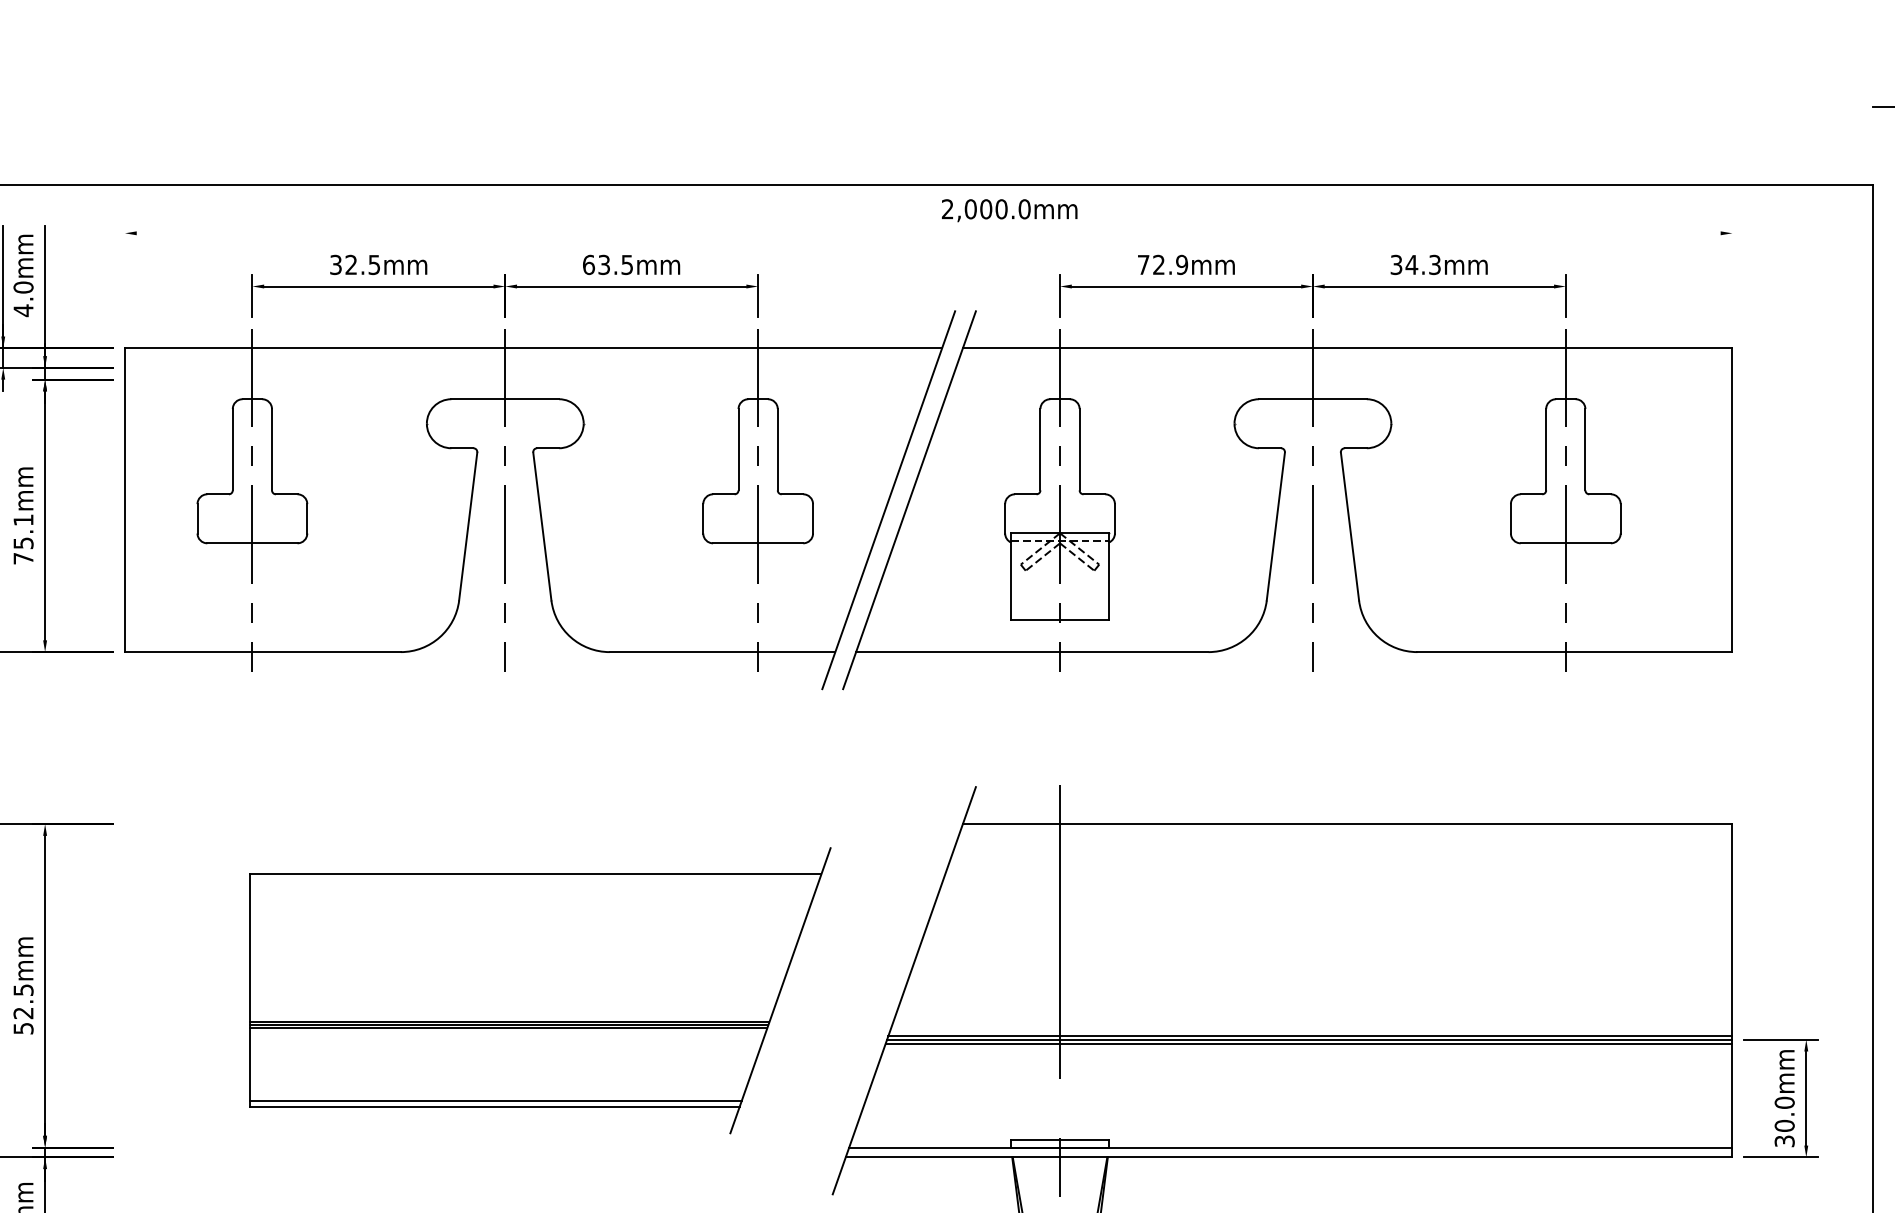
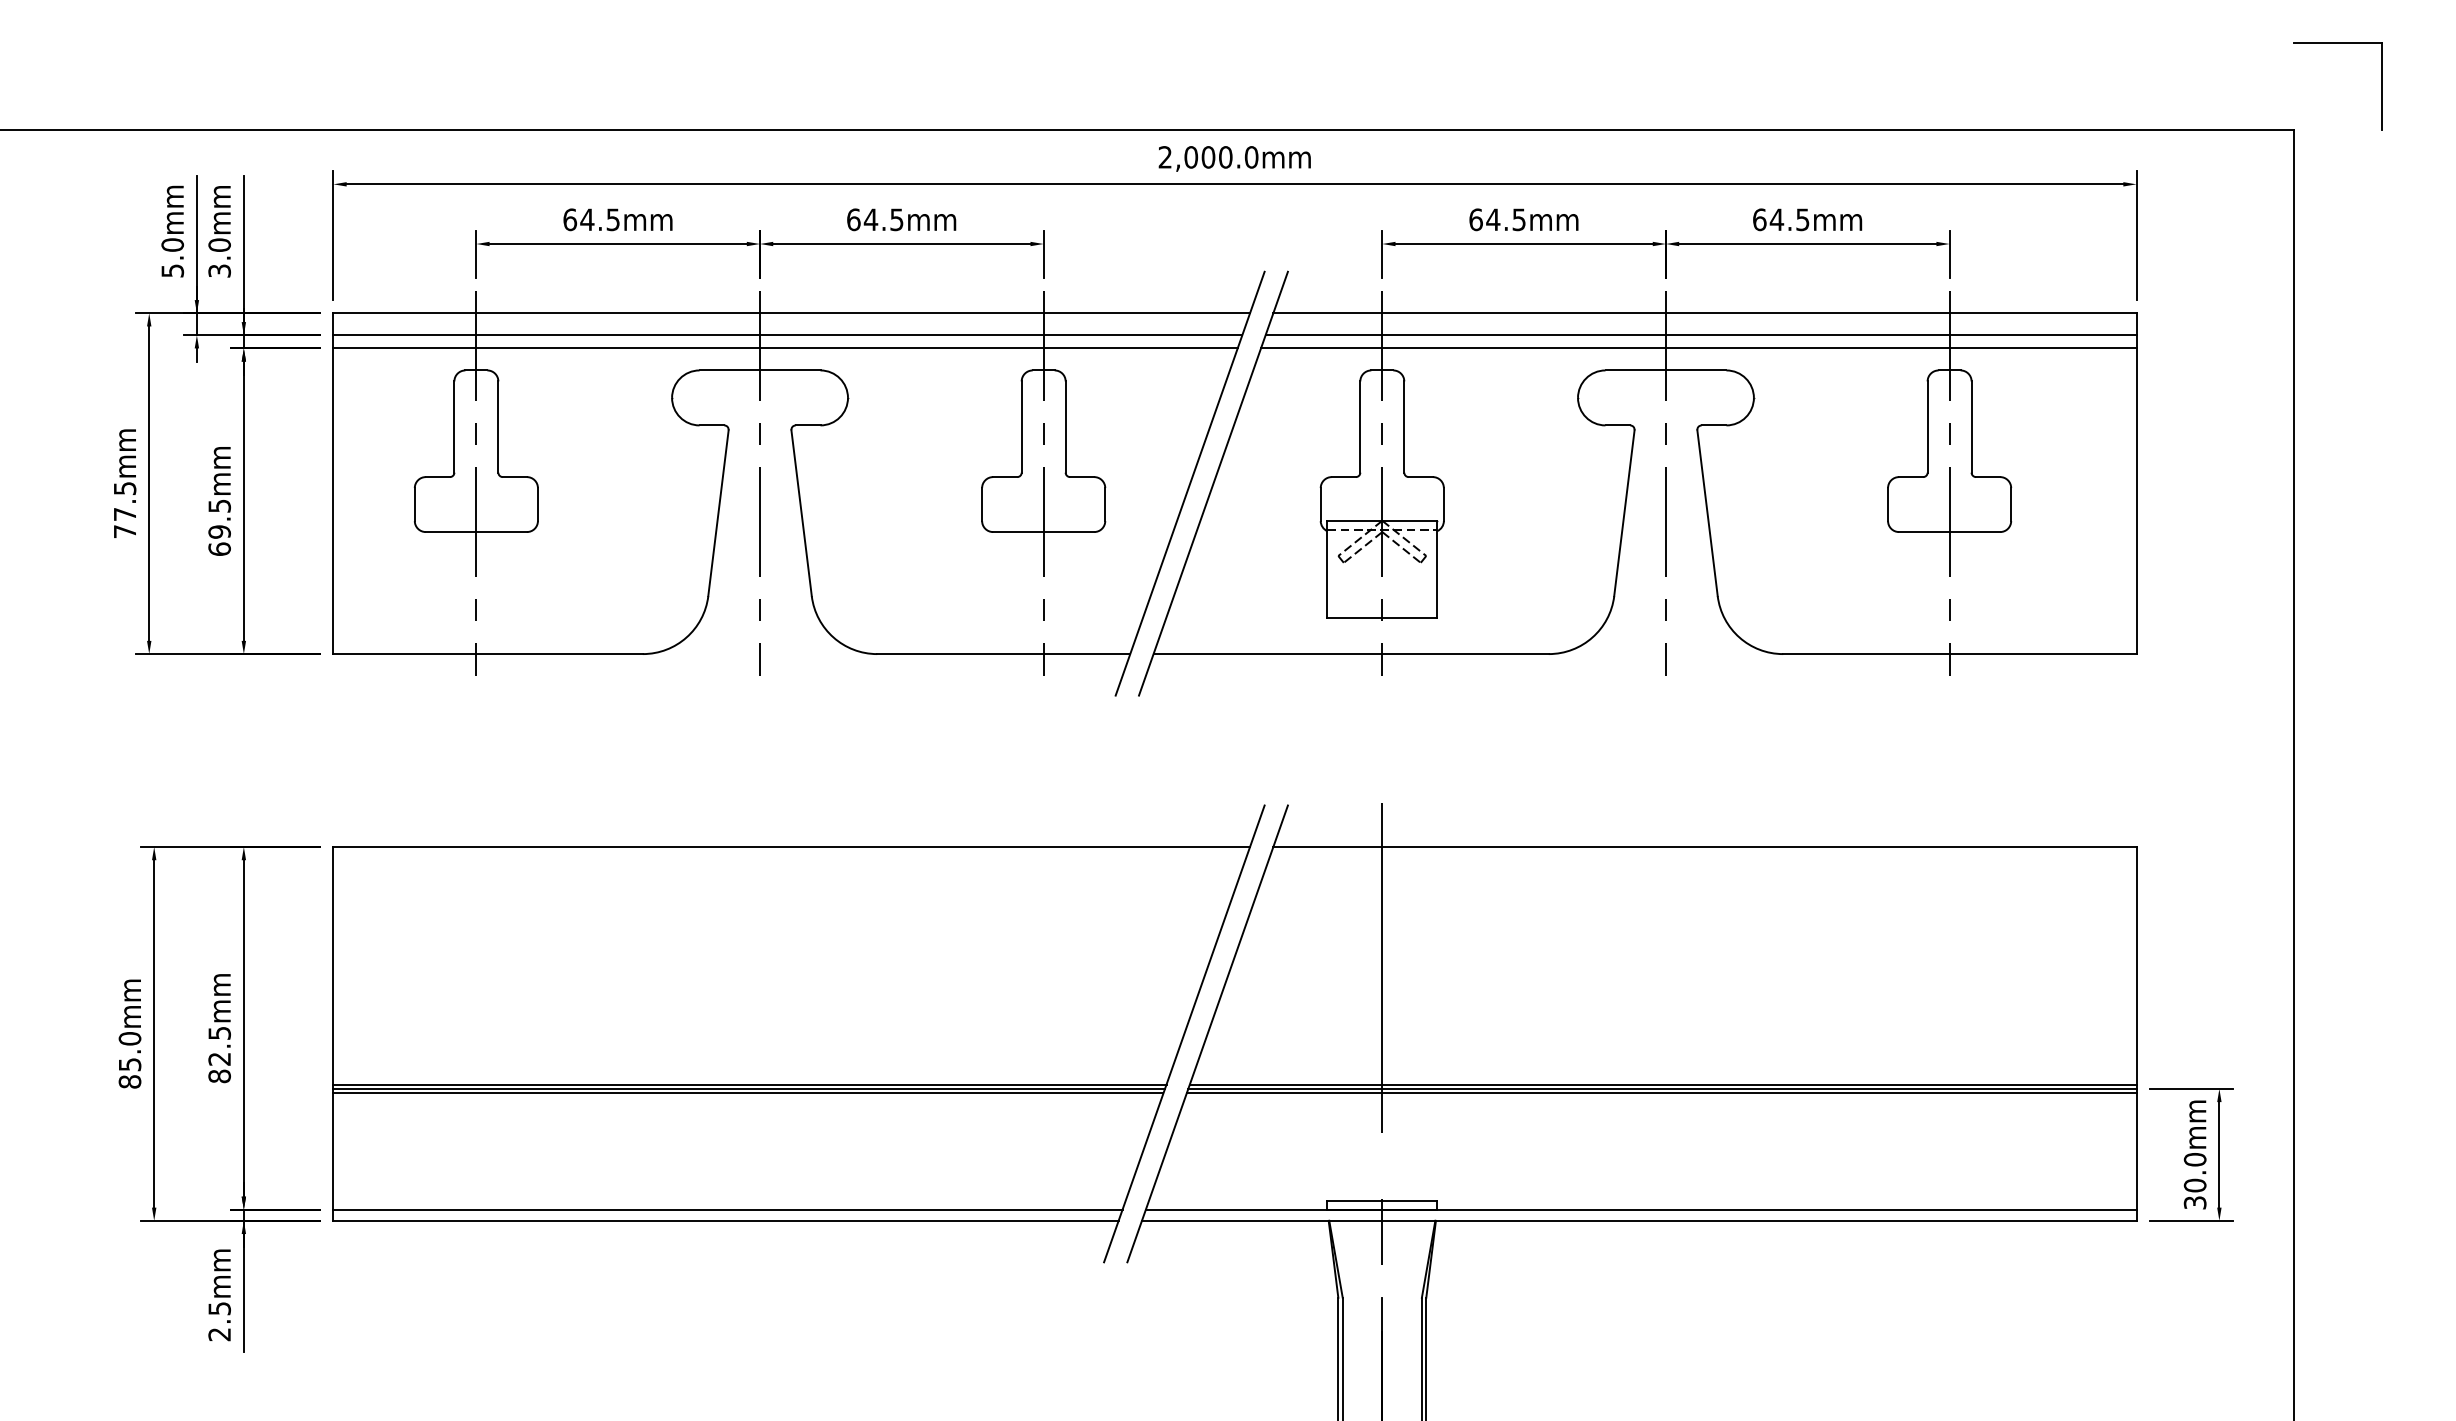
text: (1009, 210) -> (1234, 158), moved
line: (928, 233) -> (1234, 184), added
text: (343, 264) -> (578, 219), 32.5mm -> 64.5mm
text: (603, 264) -> (870, 219), 63.5mm -> 64.5mm
text: (1162, 264) -> (1497, 219), 72.9mm -> 64.5mm
text: (1415, 264) -> (1781, 219), 34.3mm -> 64.5mm
line: (125, 278) -> (333, 235), added
line: (1732, 278) -> (2136, 235), added
text: (23, 311) -> (219, 271), 4.0mm -> 3.0mm
line: (529, 368) -> (787, 335), added
line: (1343, 368) -> (1700, 335), added
line: (527, 379) -> (785, 348), added
line: (1341, 379) -> (1698, 348), added
text: (23, 539) -> (219, 527), 75.1mm -> 69.5mm
part: (539, 990) -> (798, 1033), size x1.43
text: (23, 1028) -> (219, 1076), 52.5mm -> 82.5mm

